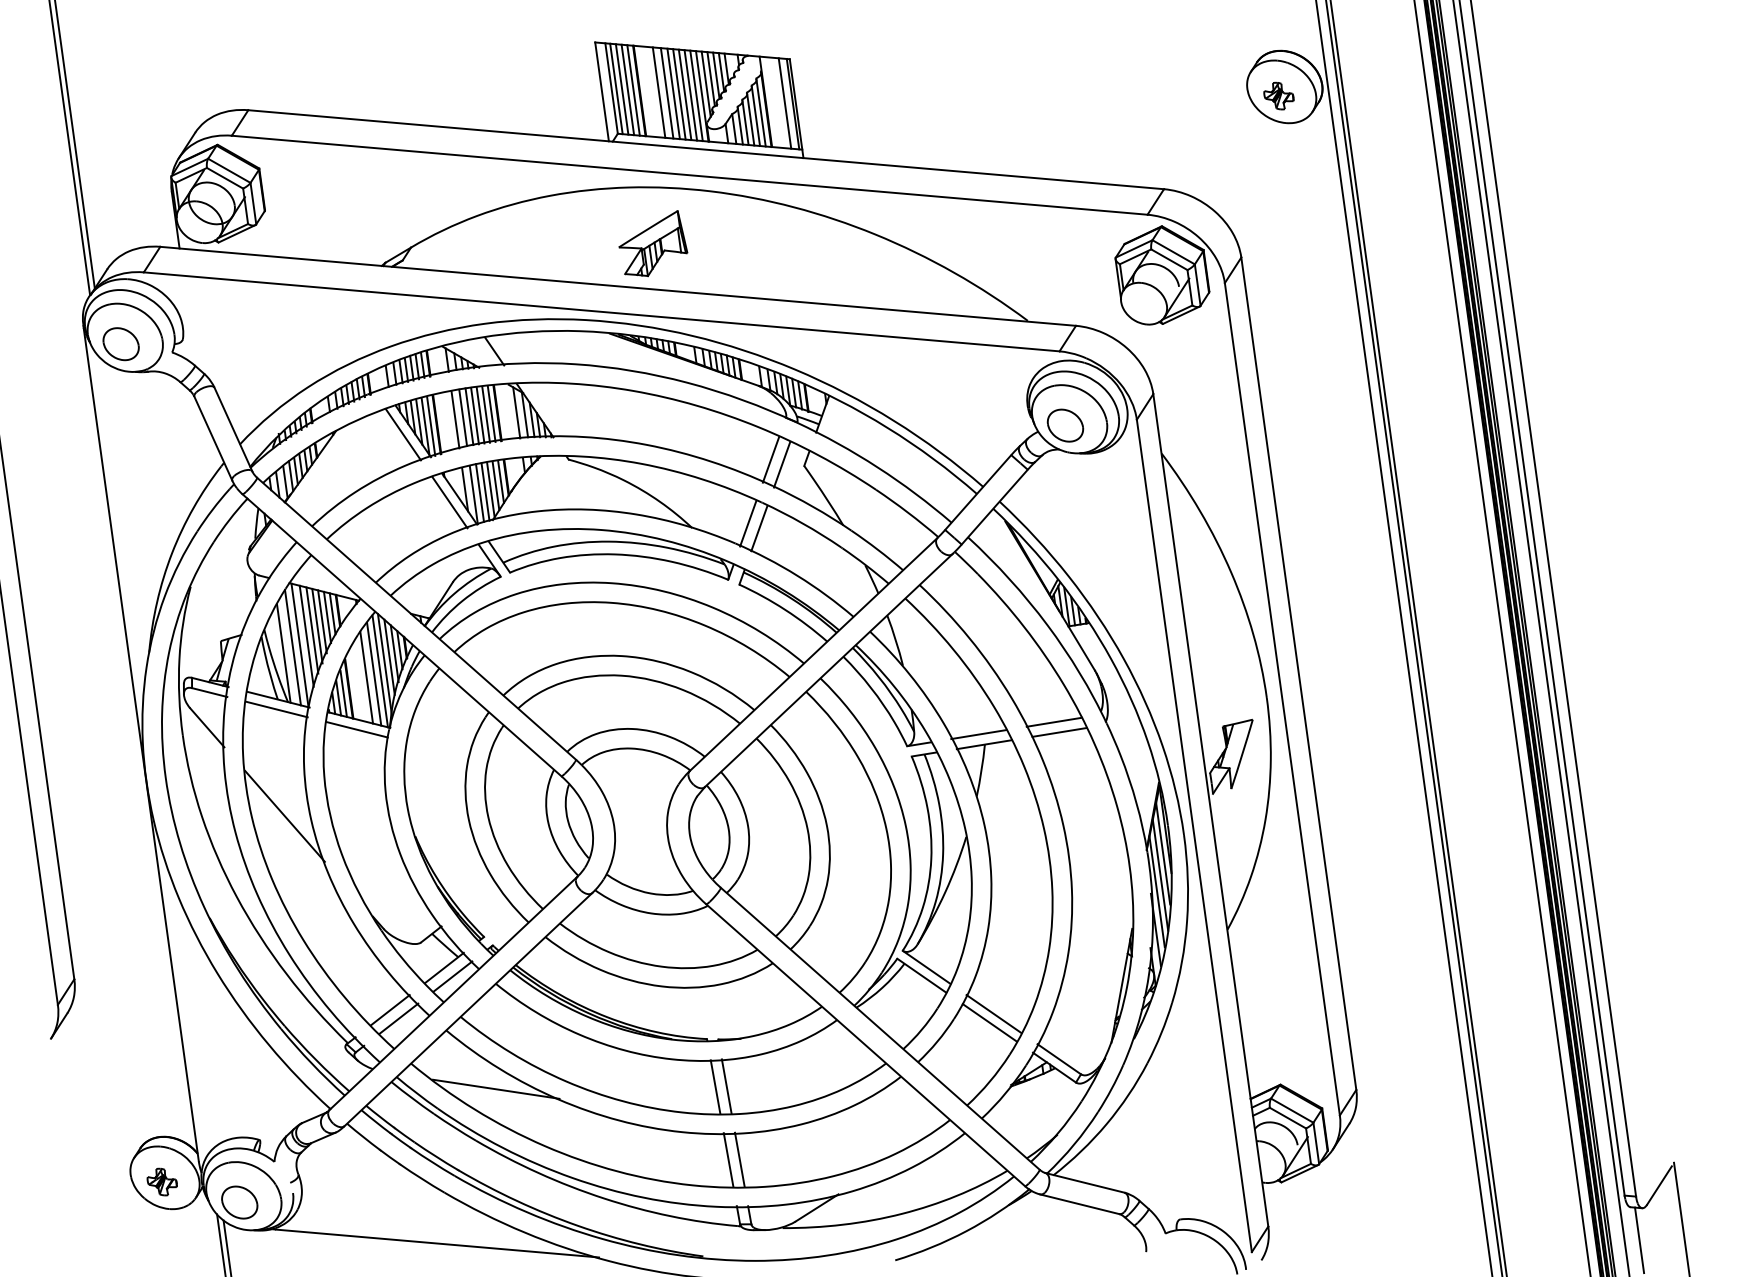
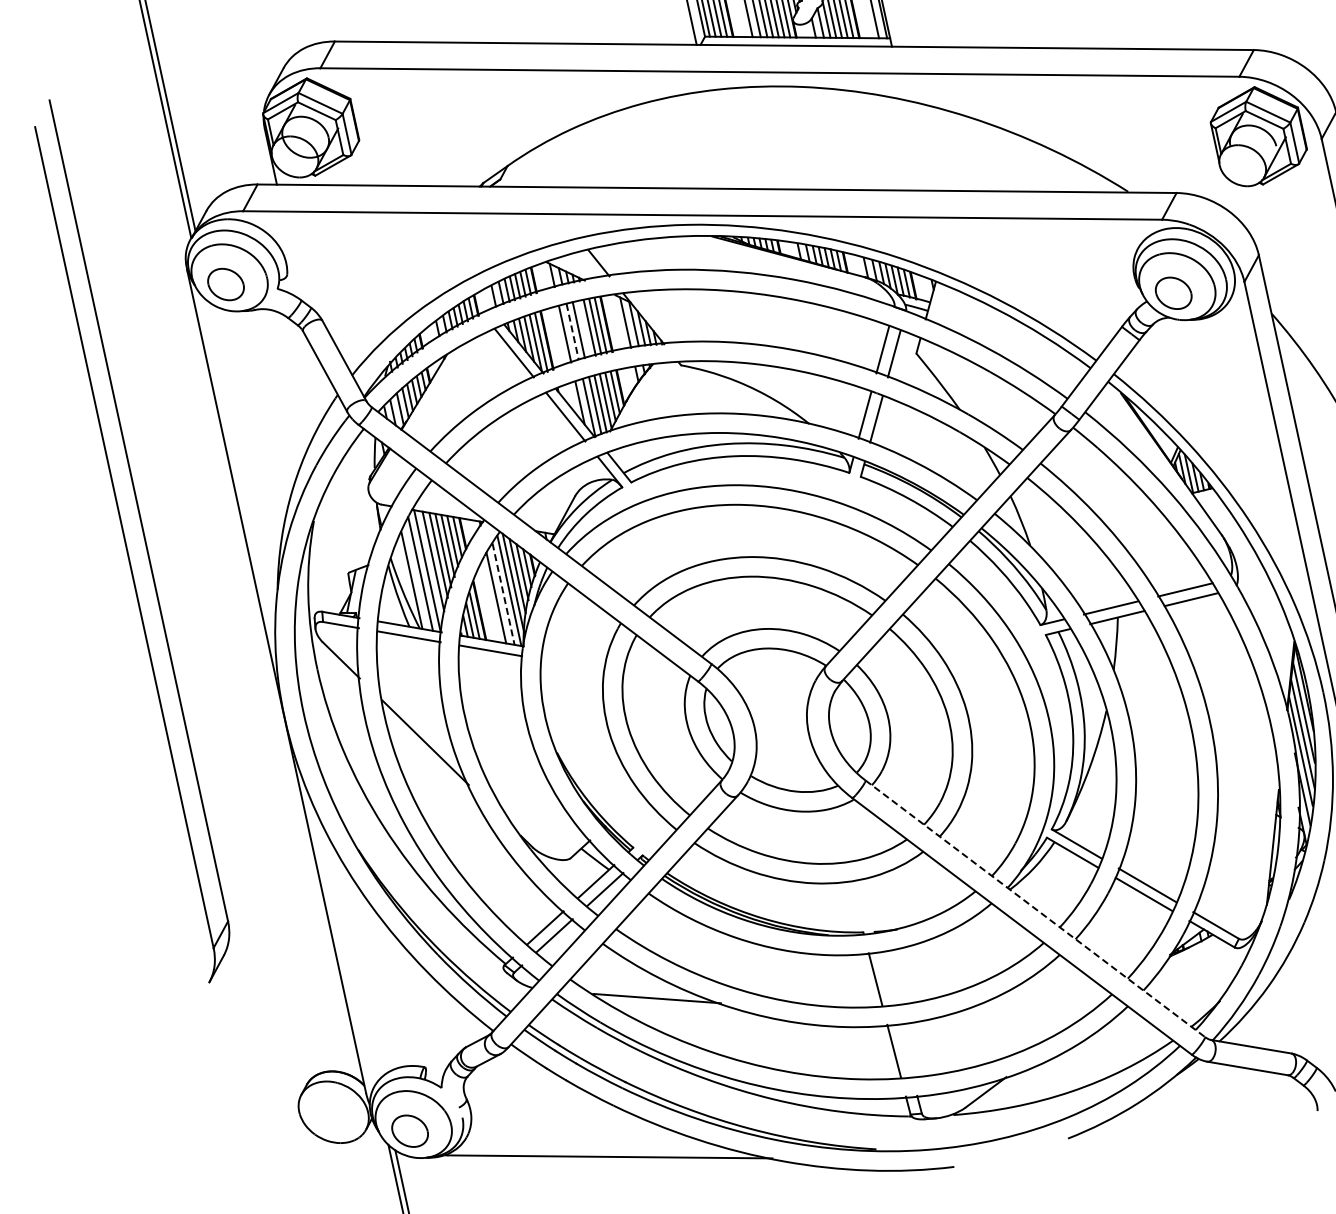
part: (653, 243) -> (749, 143), removed
line: (474, 415) -> (583, 328), removed
line: (463, 418) -> (573, 332), solid -> dashed
line: (374, 674) -> (503, 594), solid -> dashed
line: (880, 1028) -> (1035, 908), solid -> dashed
line: (726, 1086) -> (886, 978), removed
line: (739, 1159) -> (905, 1049), removed
part: (161, 1181) -> (330, 1116), removed

